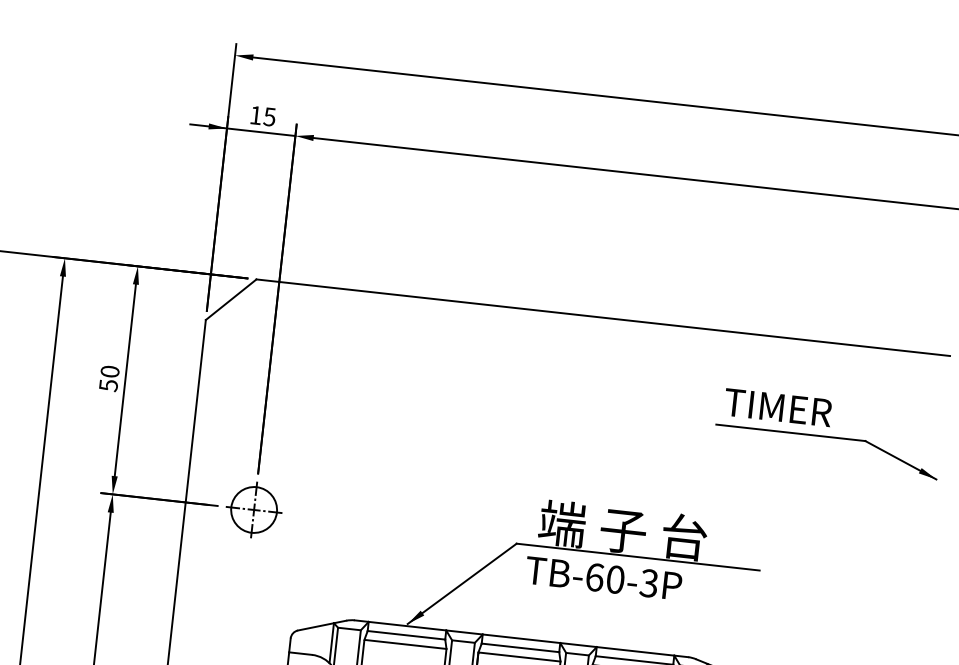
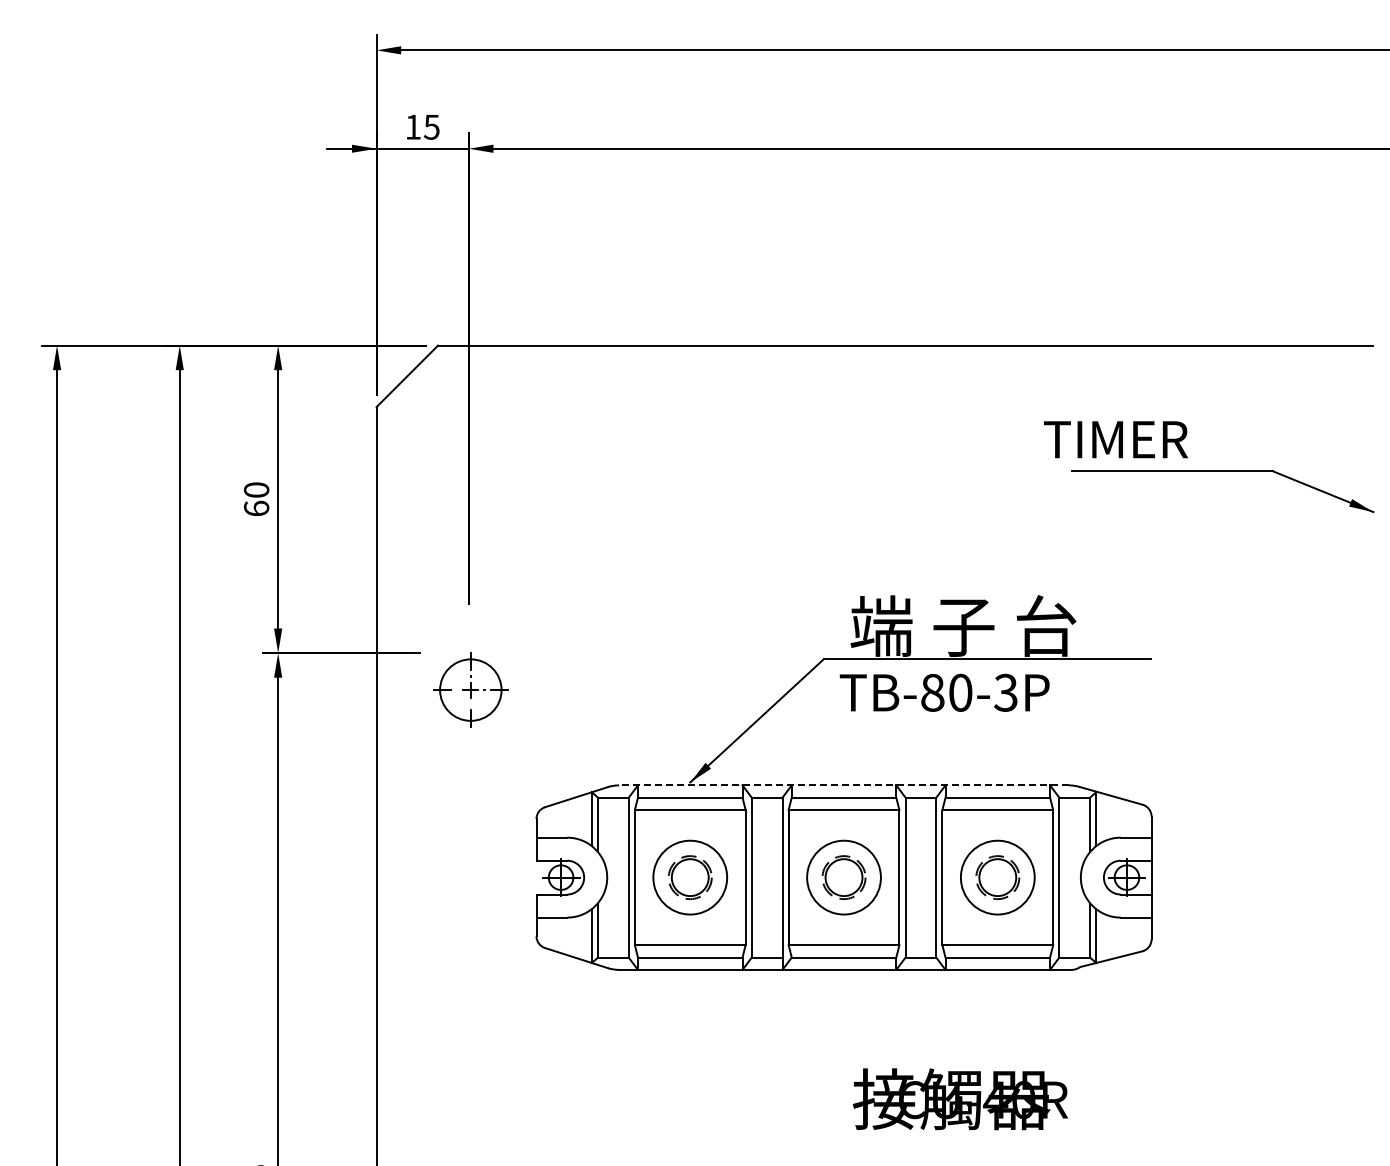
text: (108, 385) -> (256, 508), 50 -> 60
text: (777, 407) -> (1115, 439), moved
part: (253, 509) -> (470, 689), moved
text: (594, 577) -> (932, 692), TB-60-3P -> TB-80-3P
line: (521, 638) -> (844, 785), solid -> dashed

